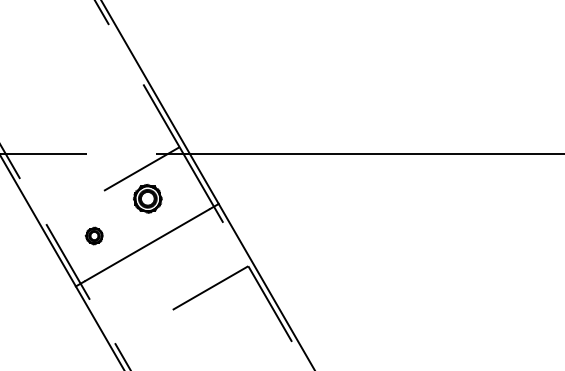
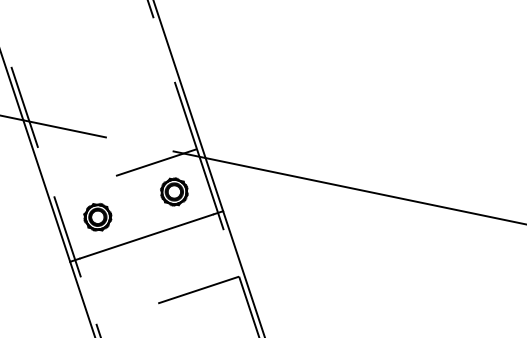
part: (147, 198) -> (174, 191), moved
part: (94, 235) -> (98, 216), size x1.67

